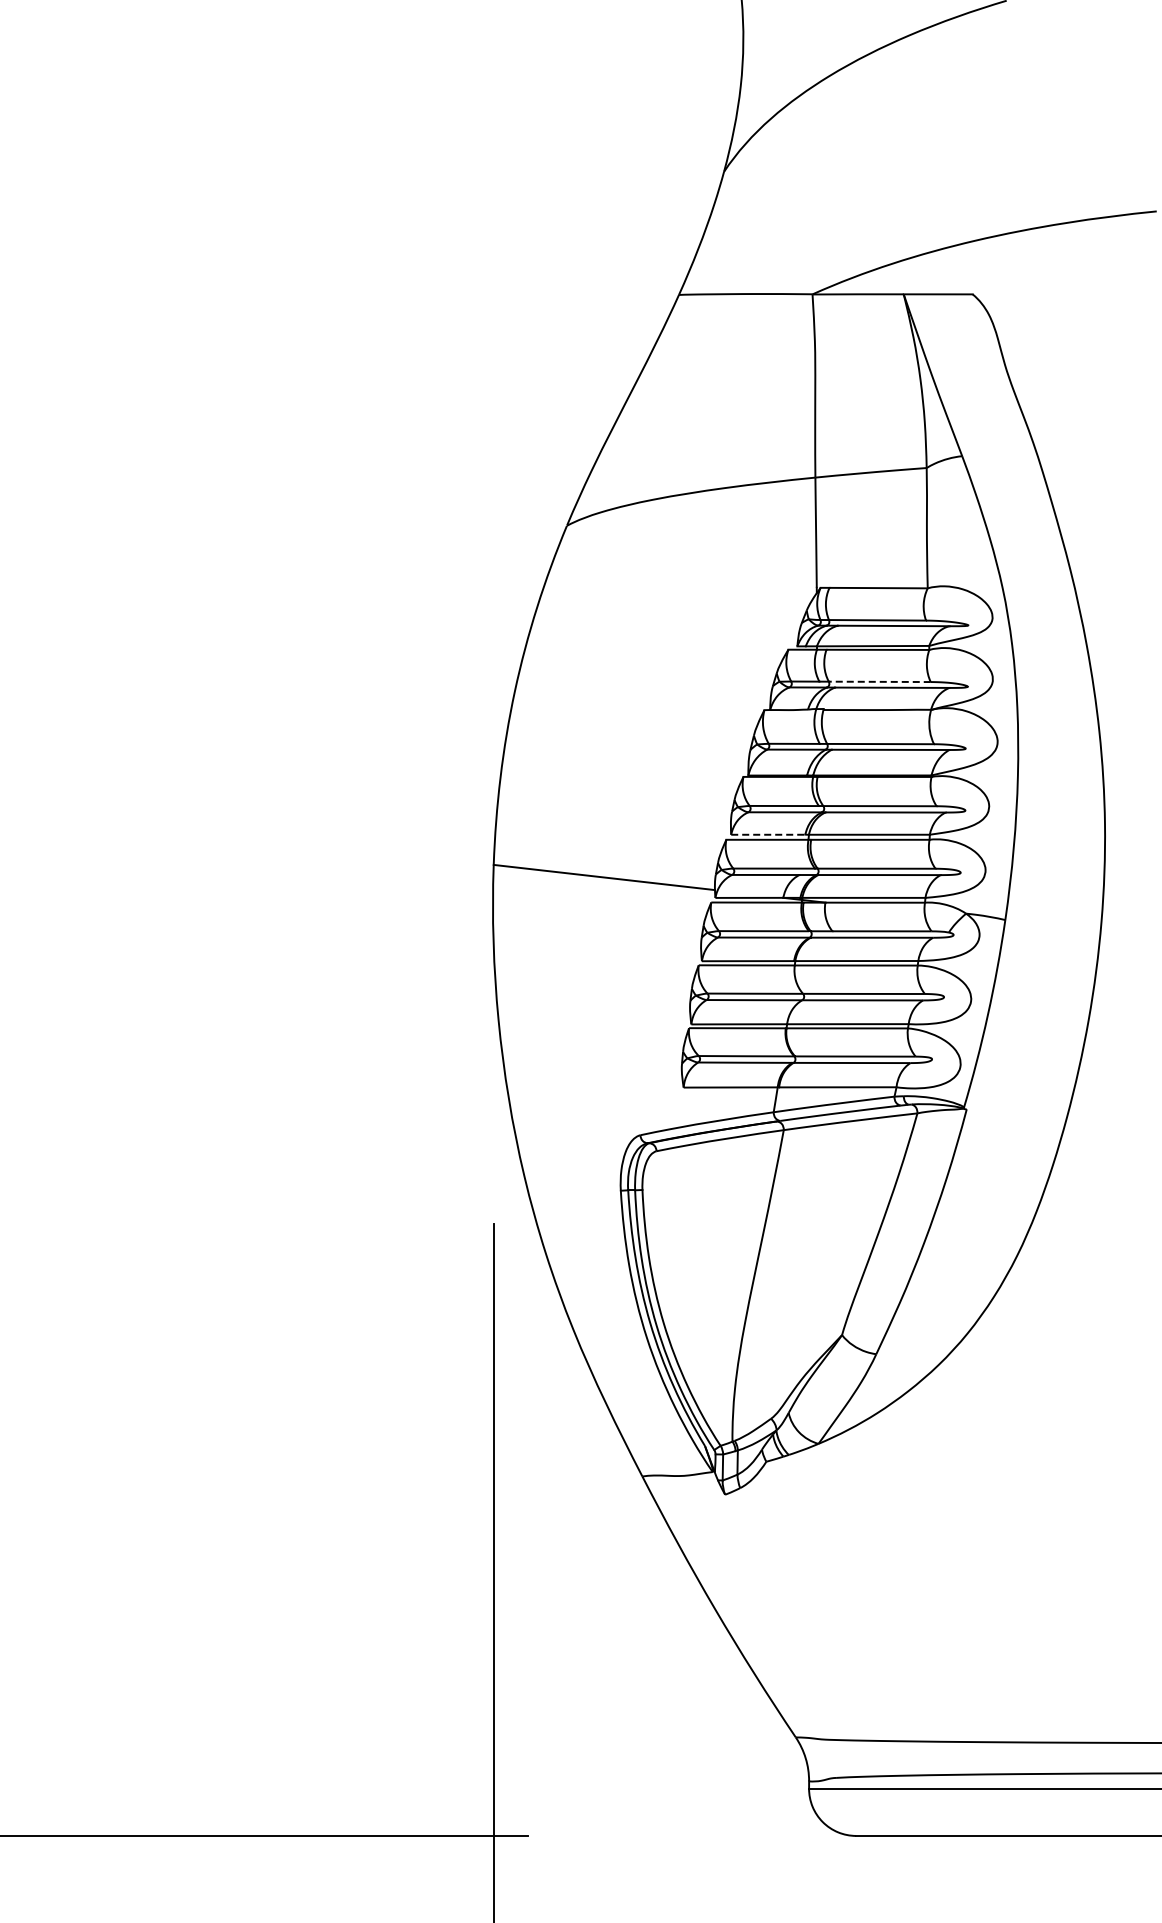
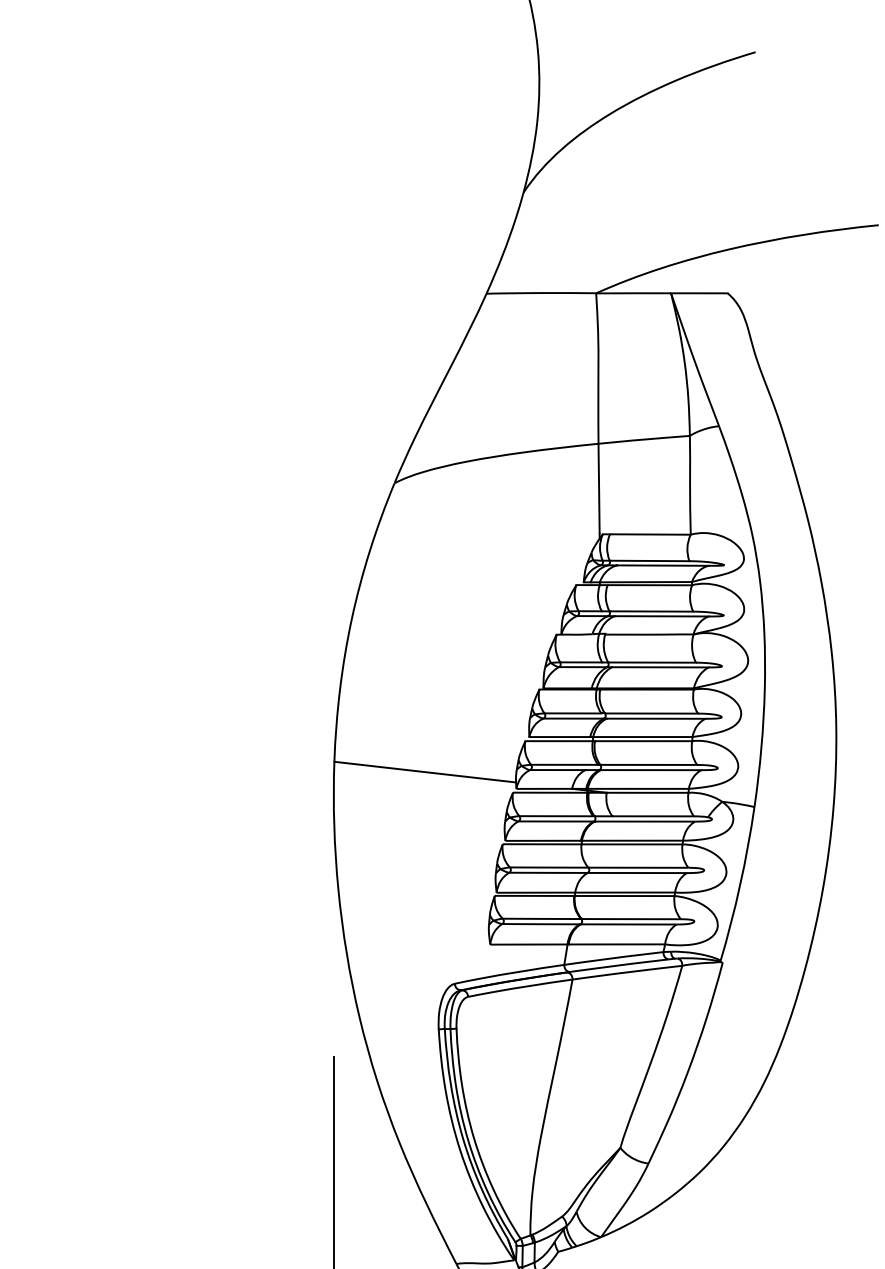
line: (879, 681) -> (651, 611), dashed -> solid
line: (768, 834) -> (560, 736), dashed -> solid

